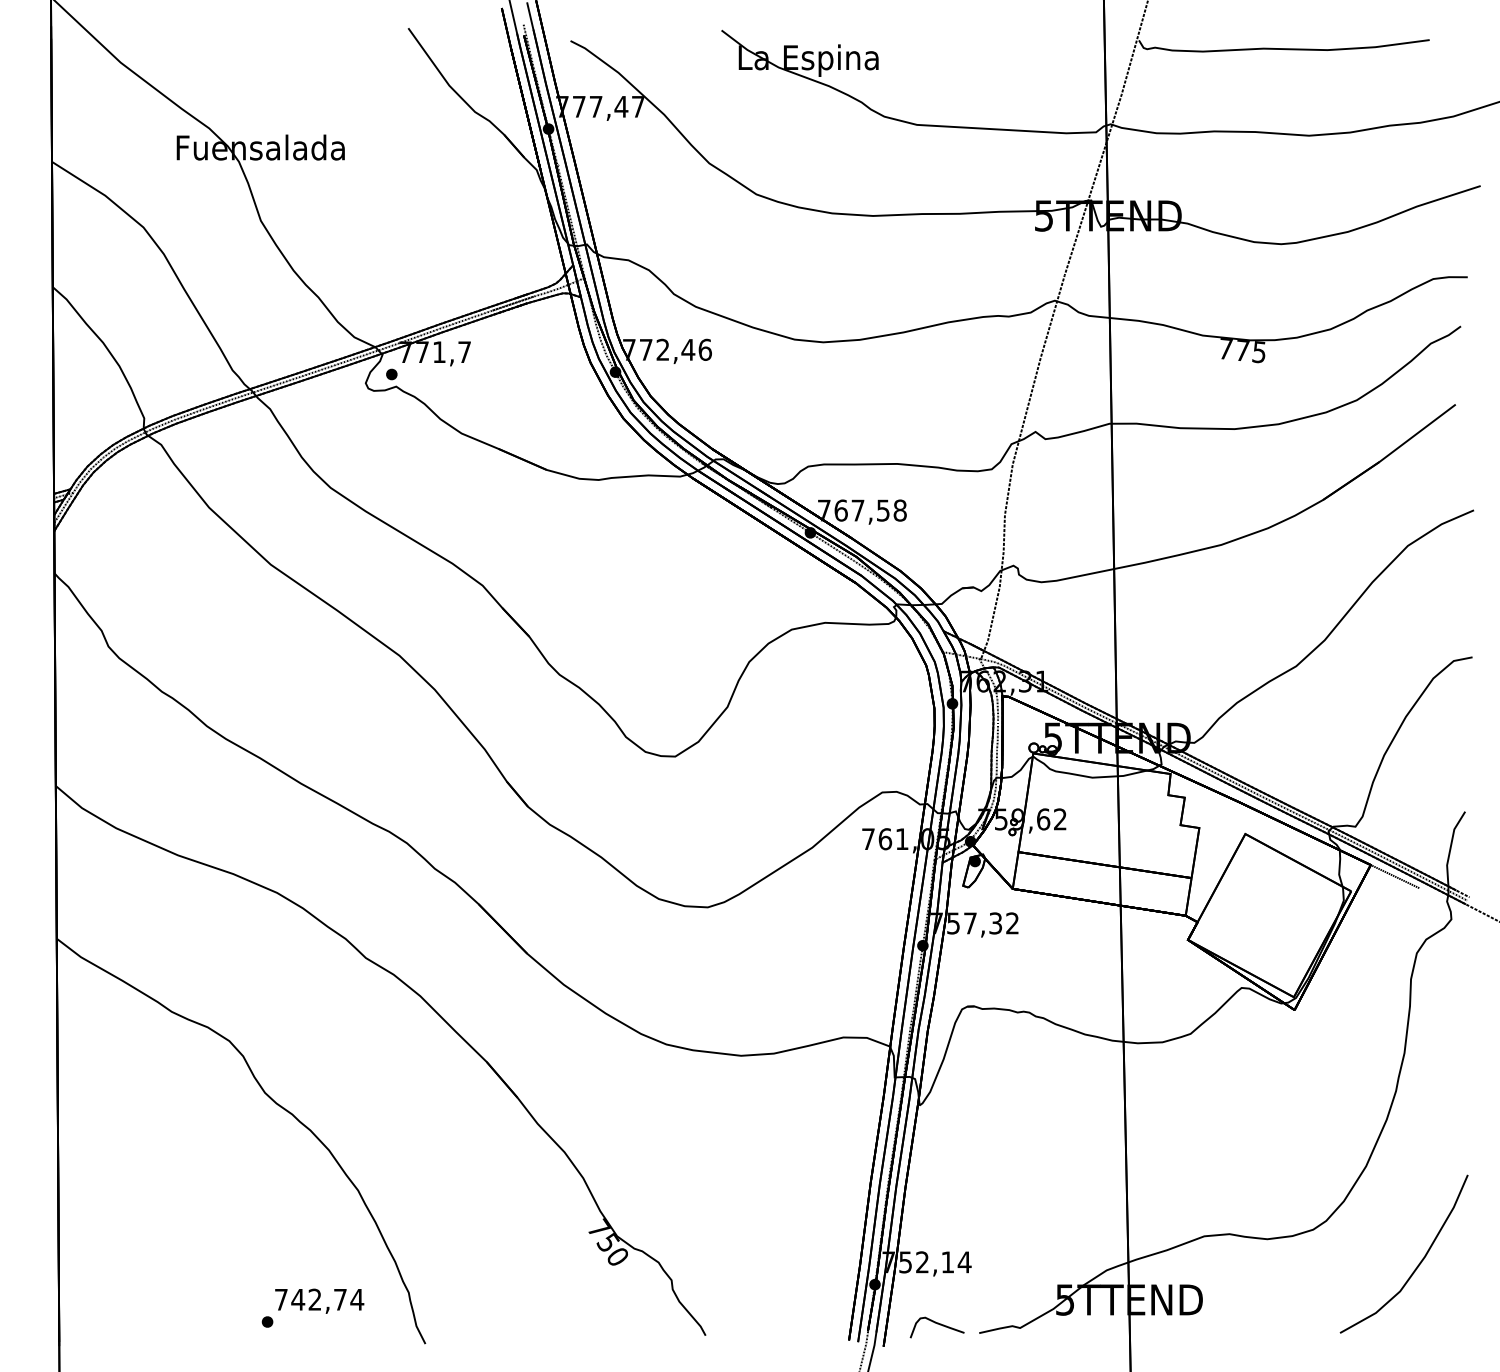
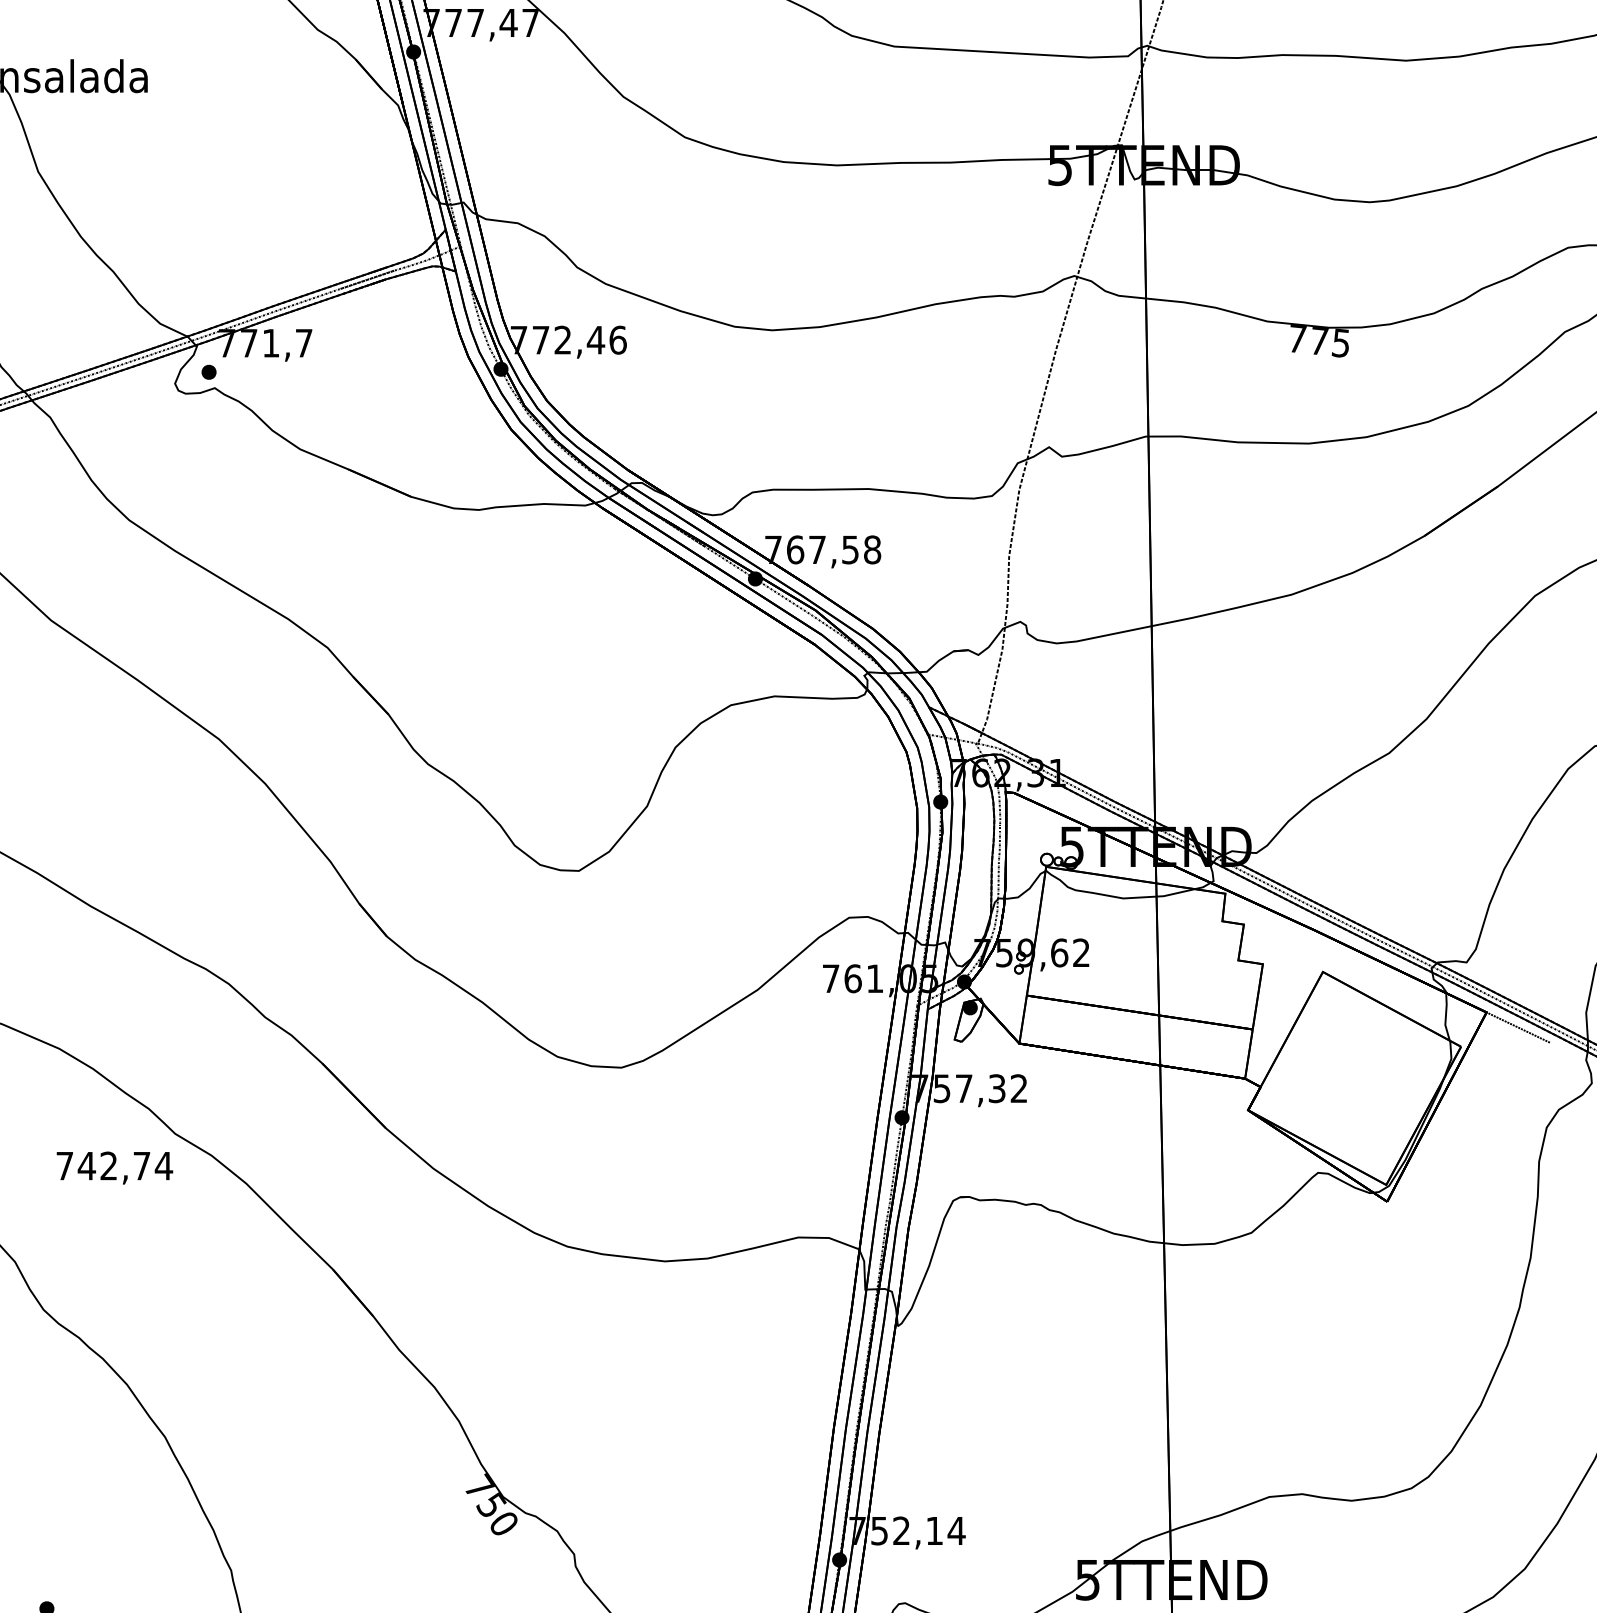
text: (319, 1300) -> (114, 1167), moved

